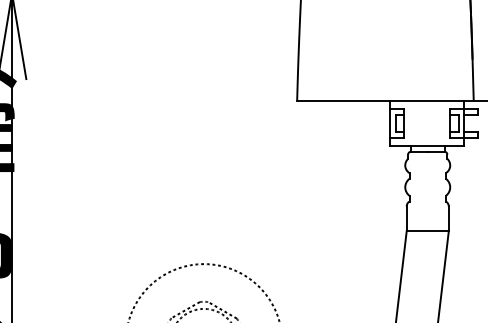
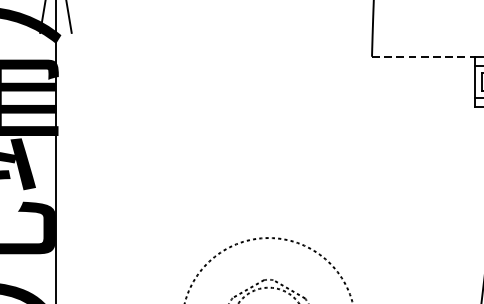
line: (343, 100) -> (423, 56), solid -> dashed

